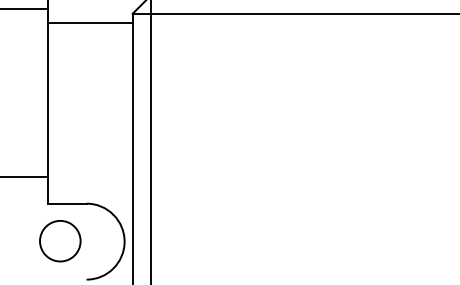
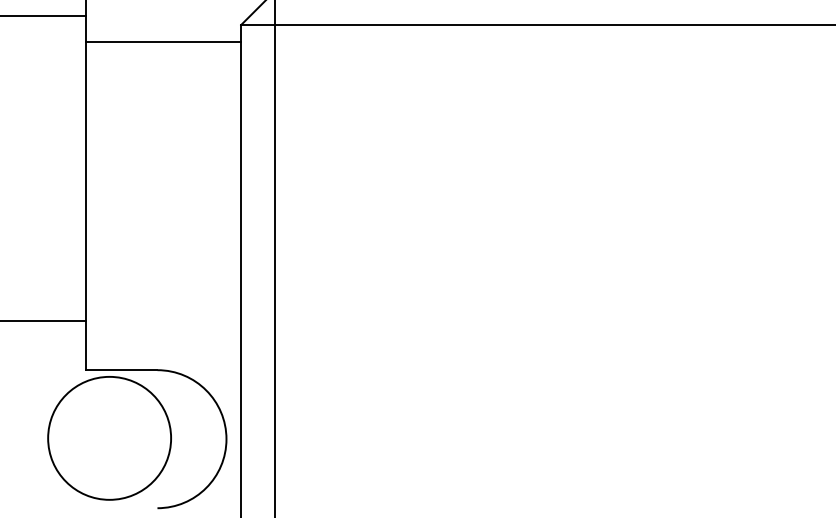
circle: (60, 241) -> (109, 438), size x1.67

